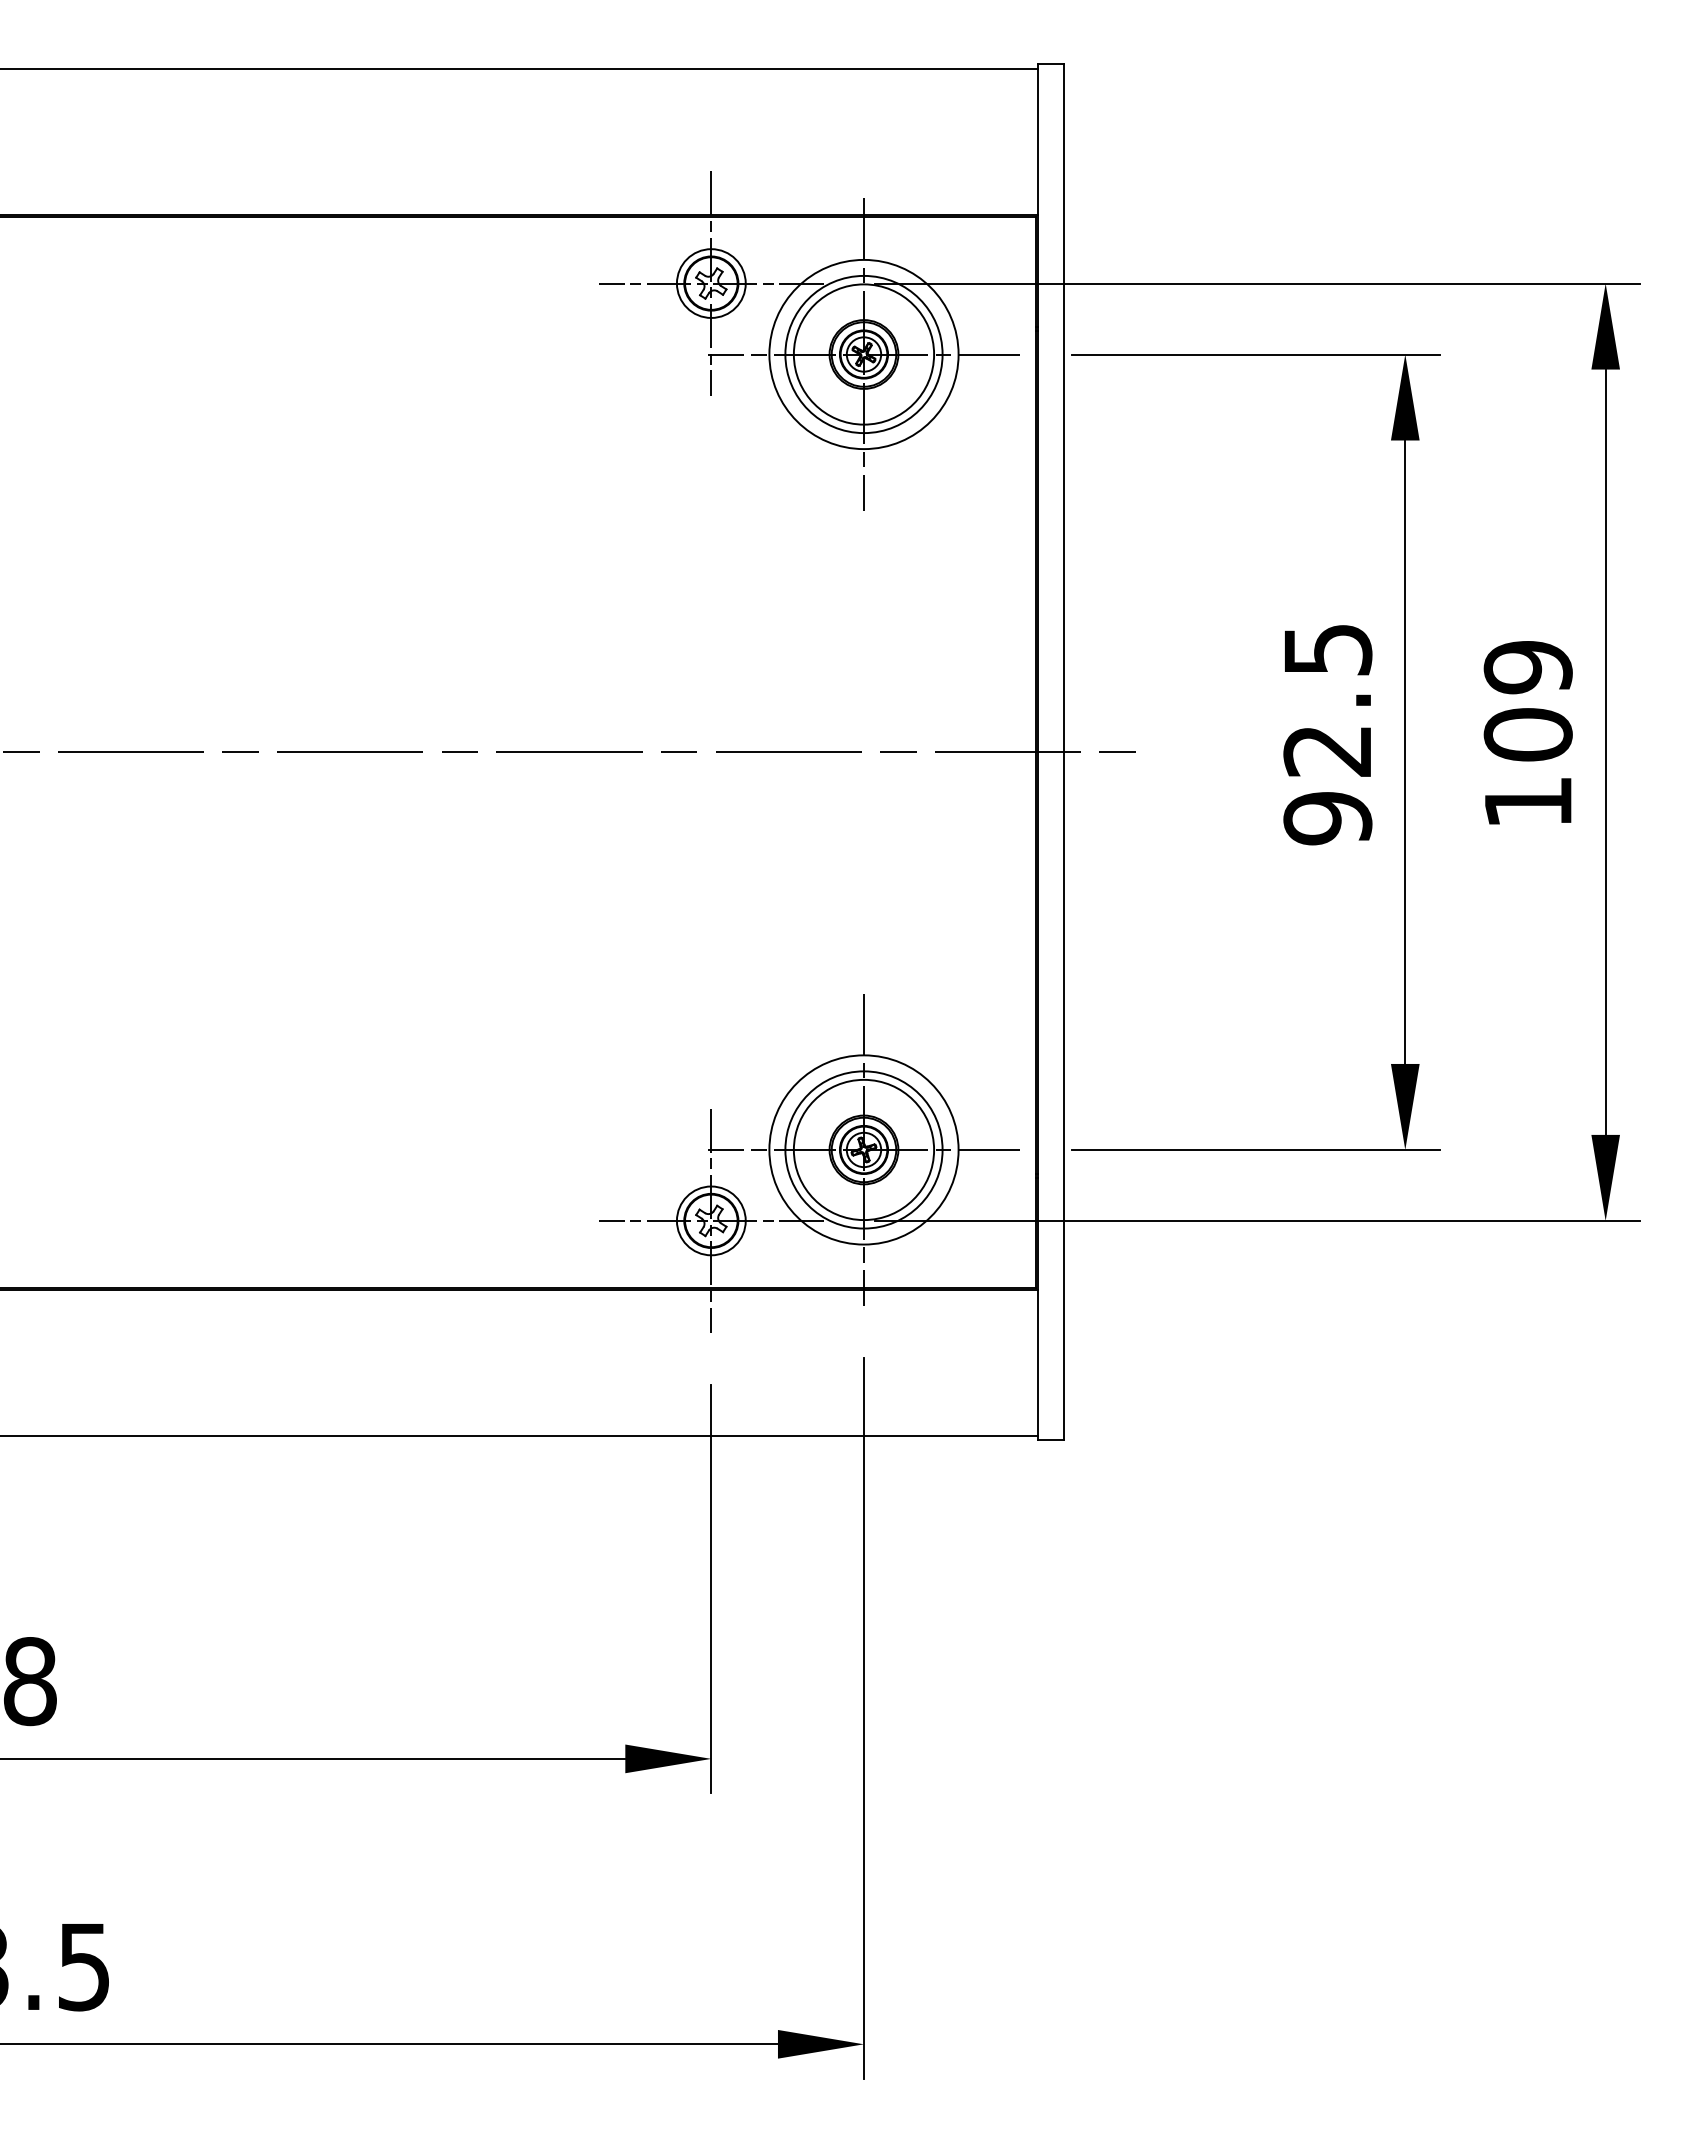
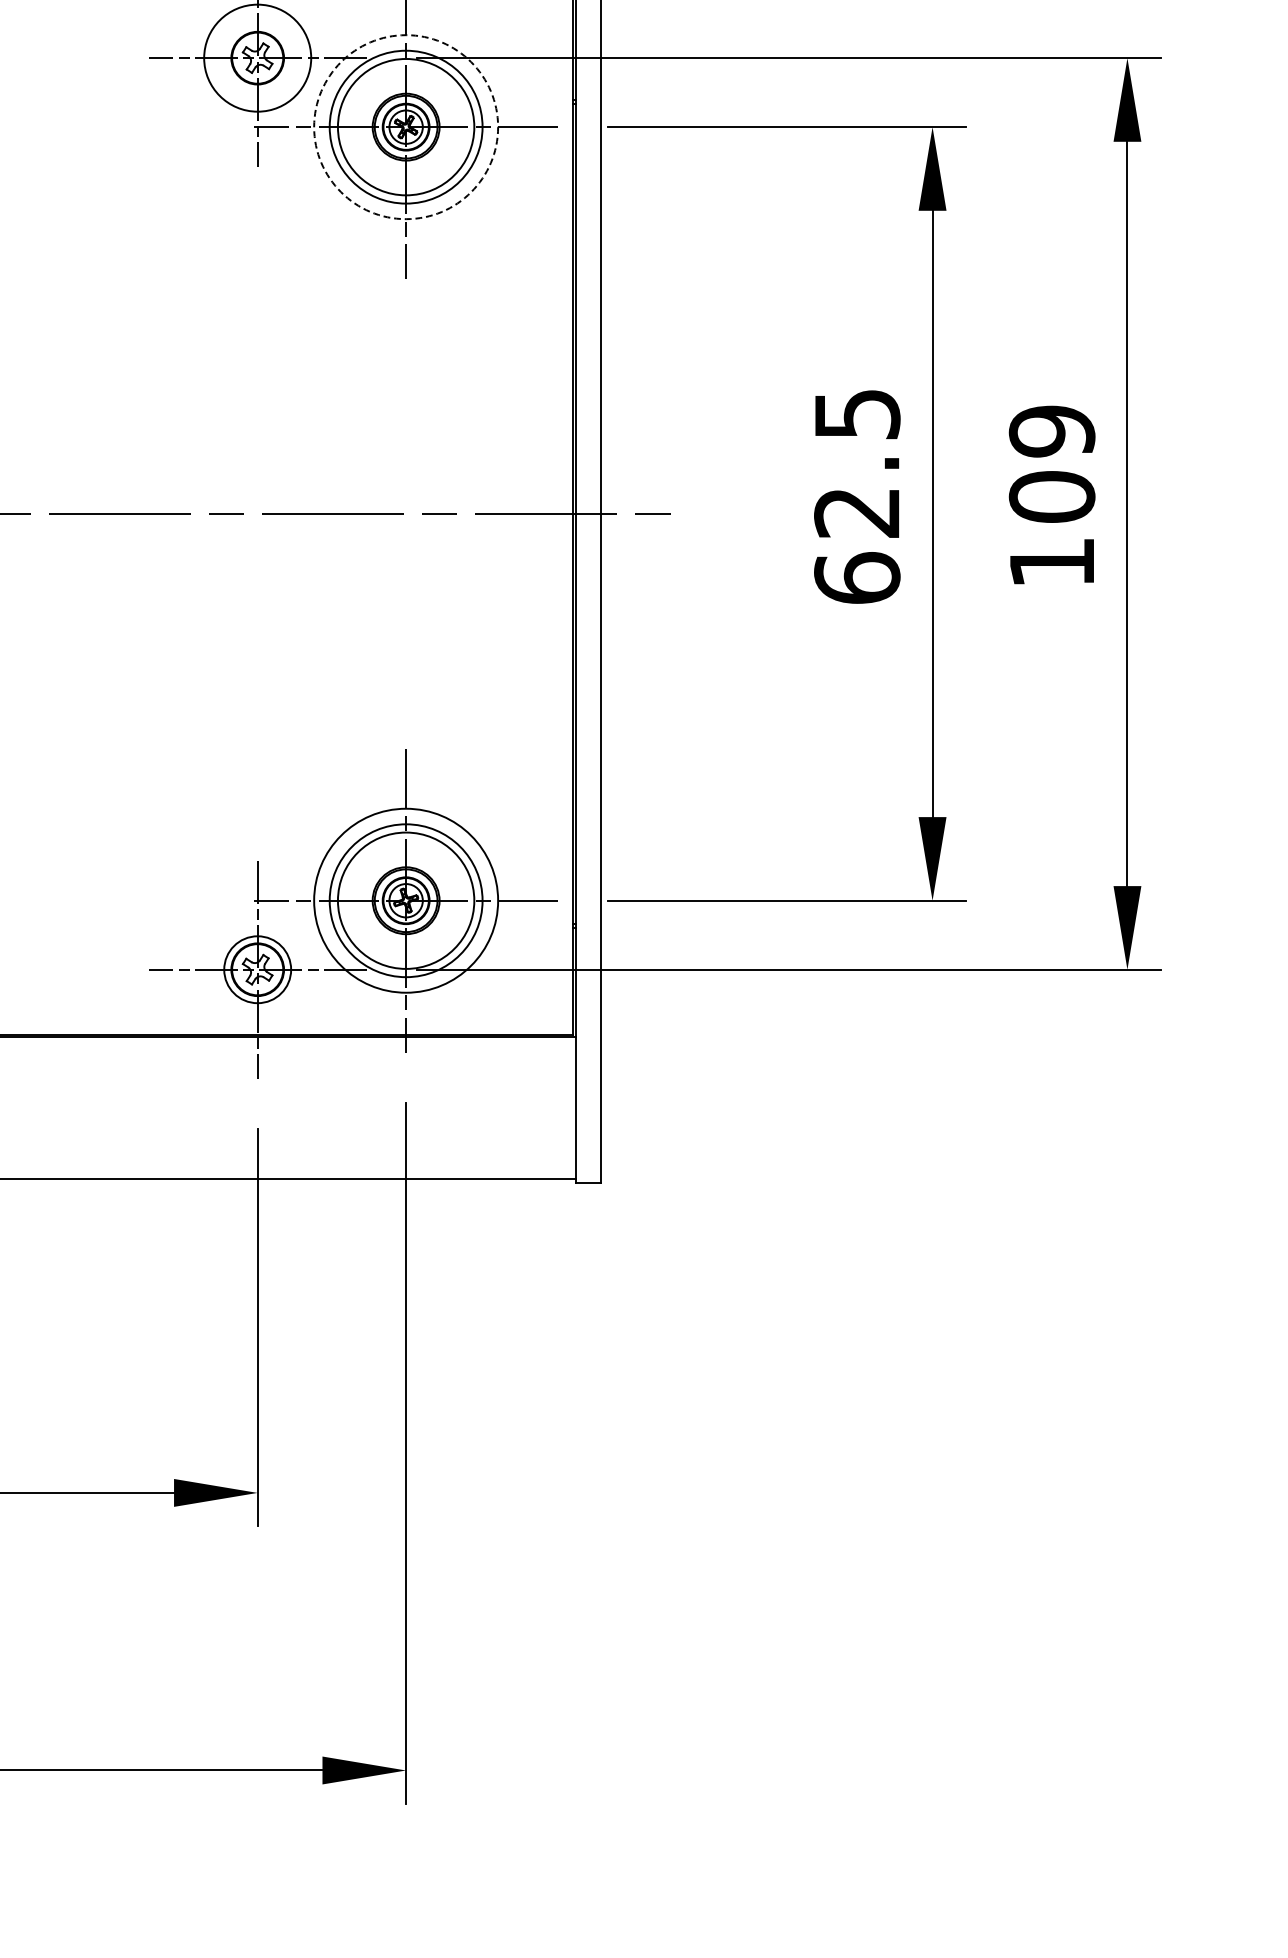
circle: (710, 283) -> (256, 58), size x1.6
circle: (863, 354) -> (405, 127), solid -> dashed
text: (1327, 818) -> (856, 578), 92.5 -> 62.5

